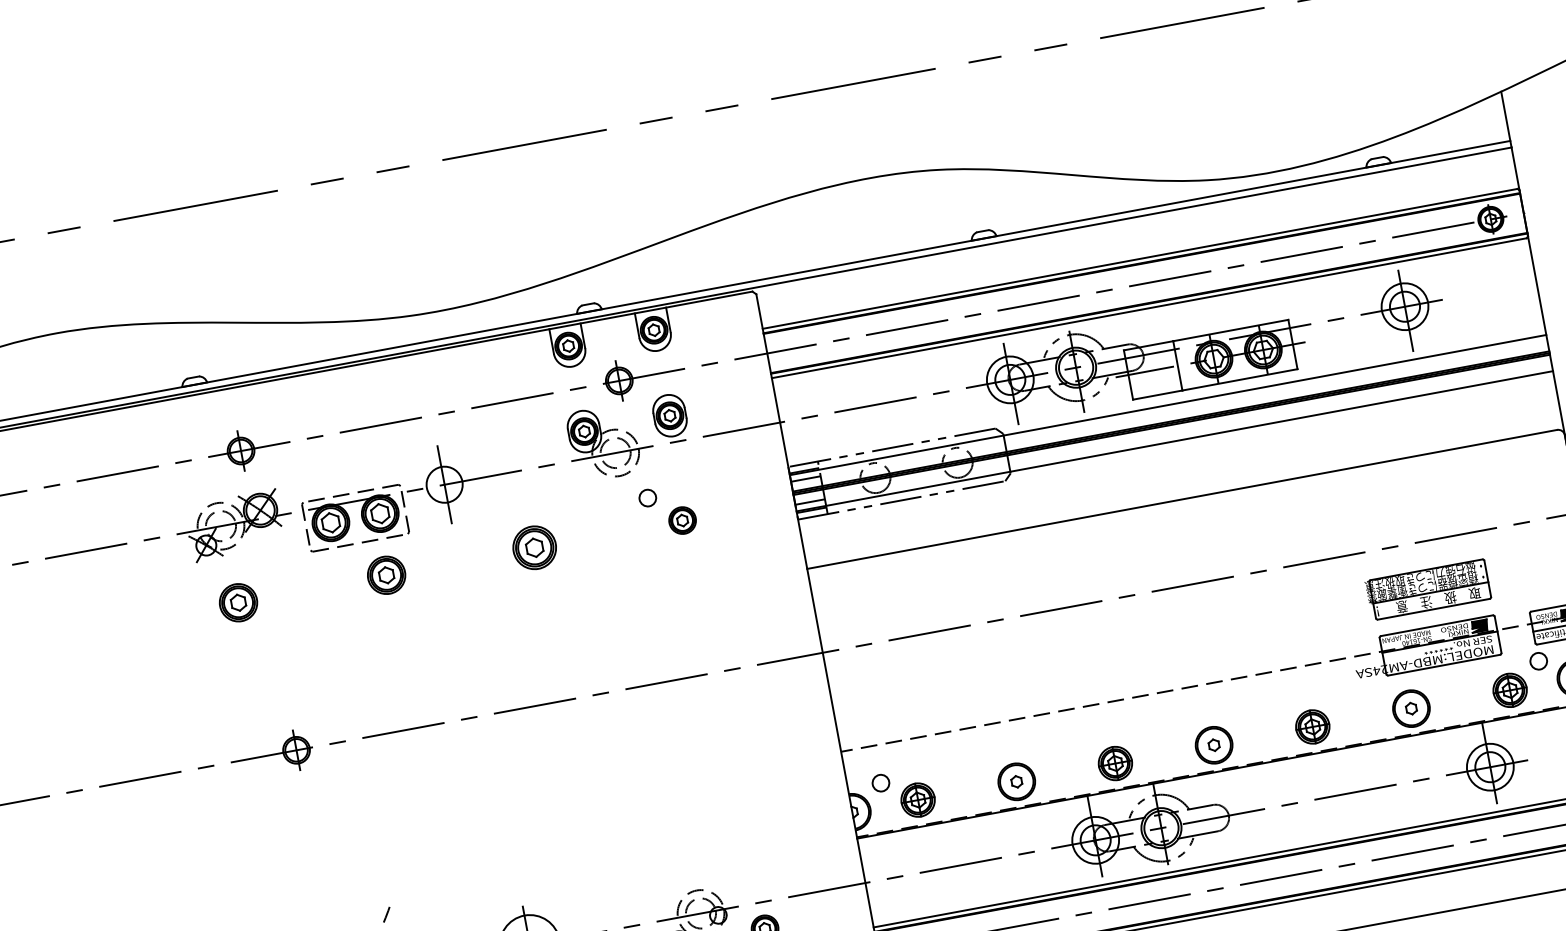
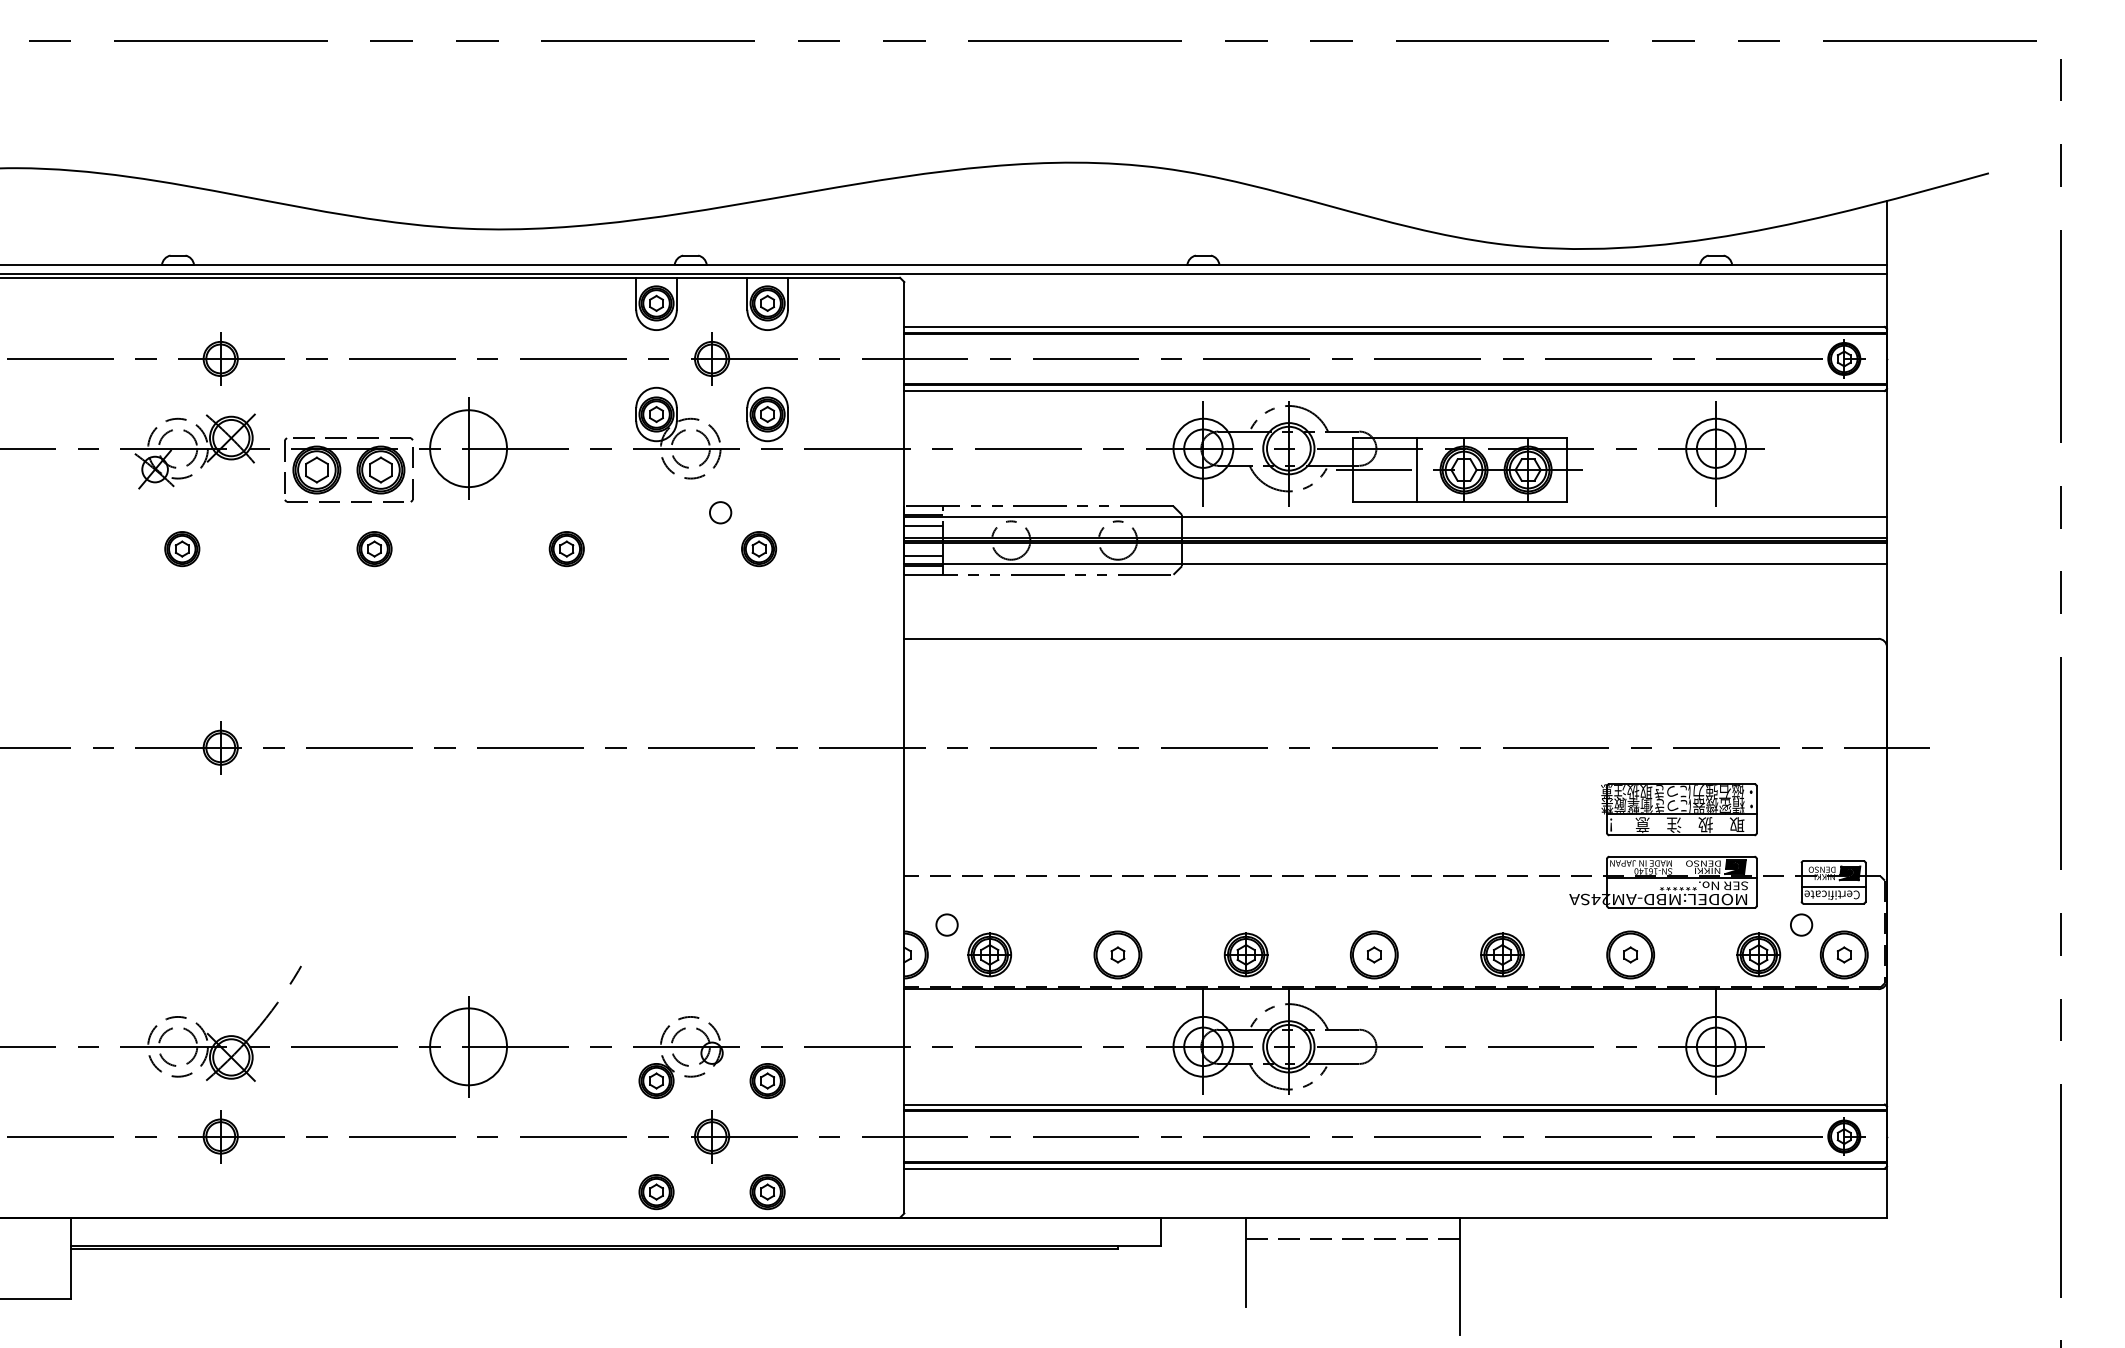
circle: (444, 484) -> (468, 448), size x1.67
part: (534, 548) -> (566, 549), size x0.62
part: (386, 575) -> (374, 549), size x0.71
part: (238, 603) -> (182, 549), size x0.71

